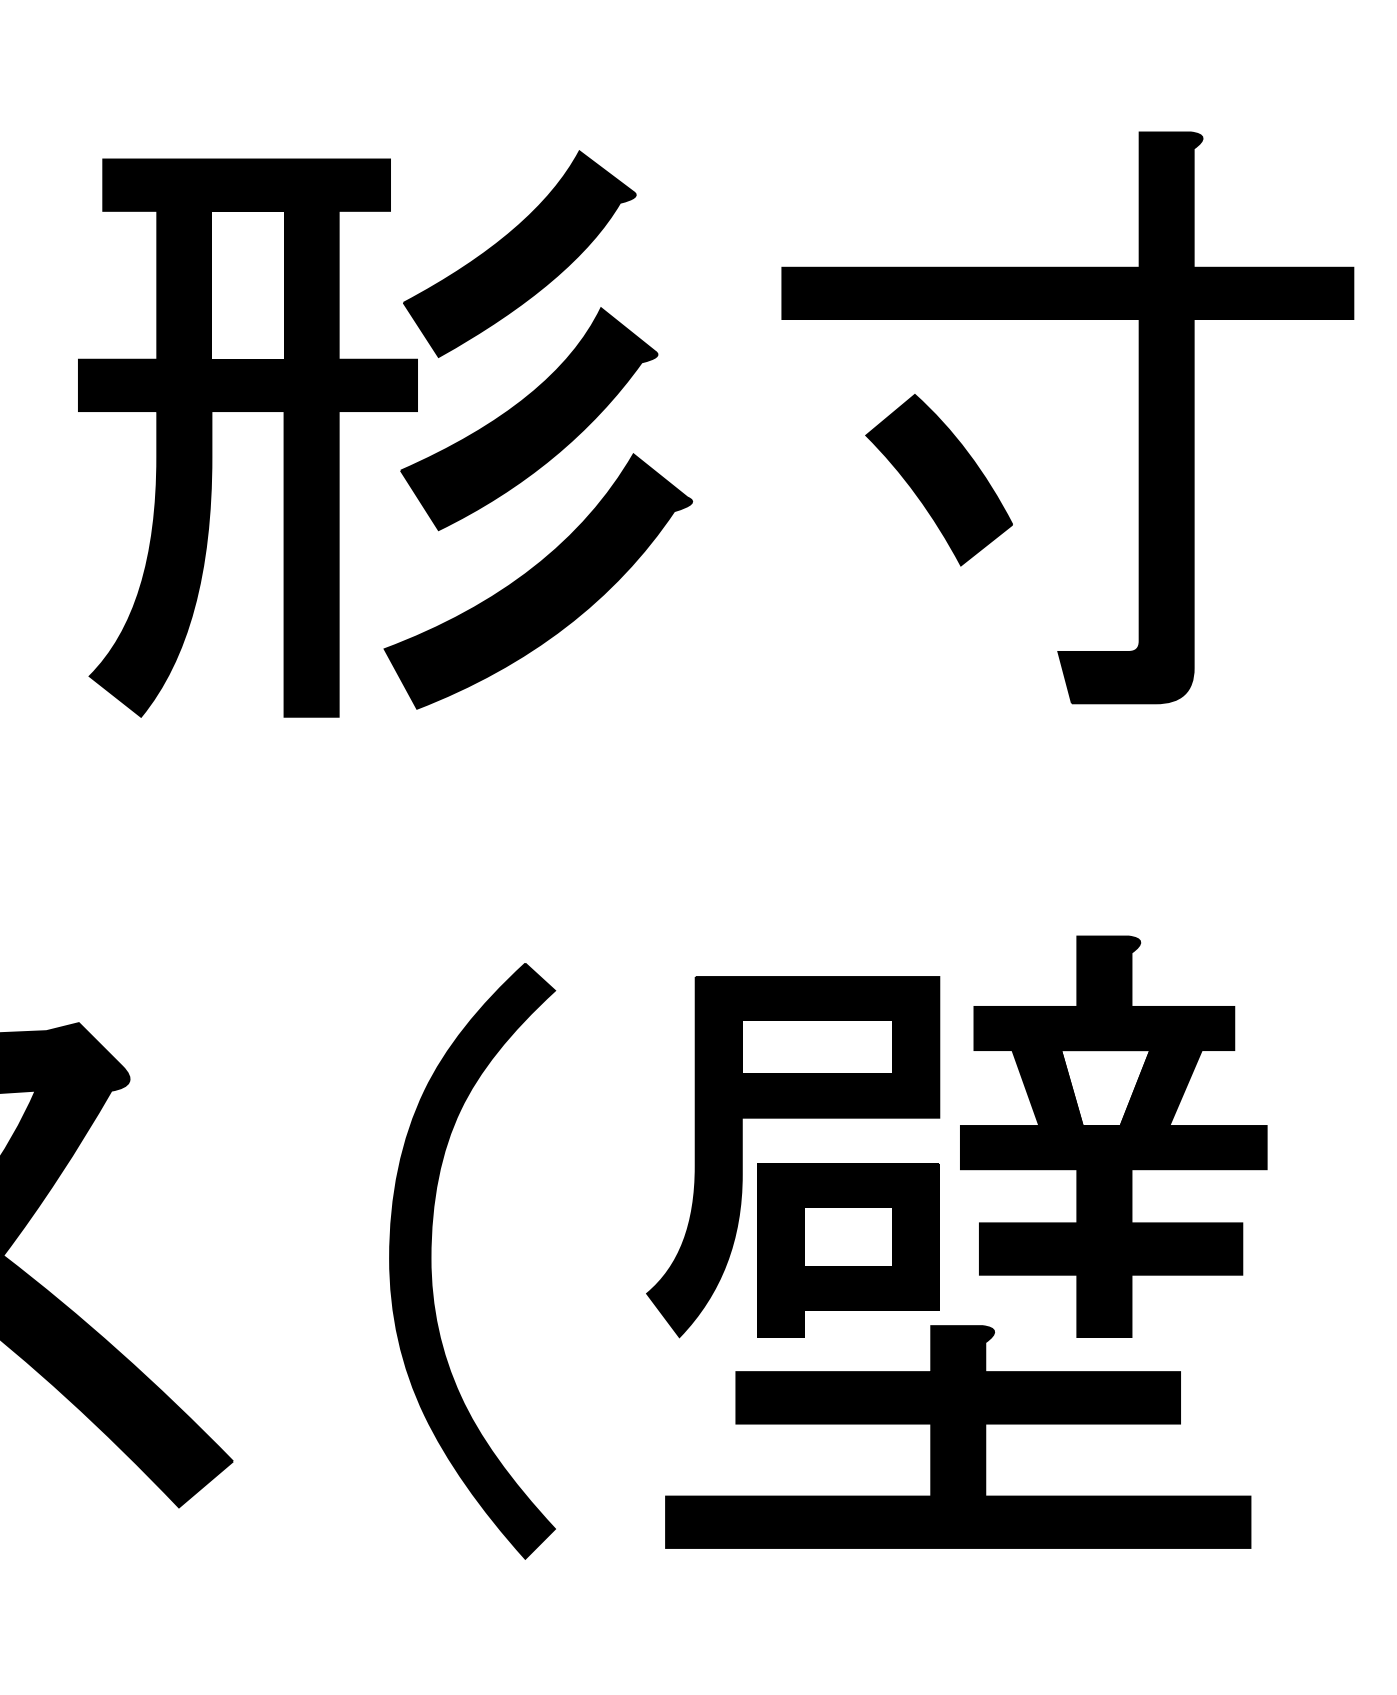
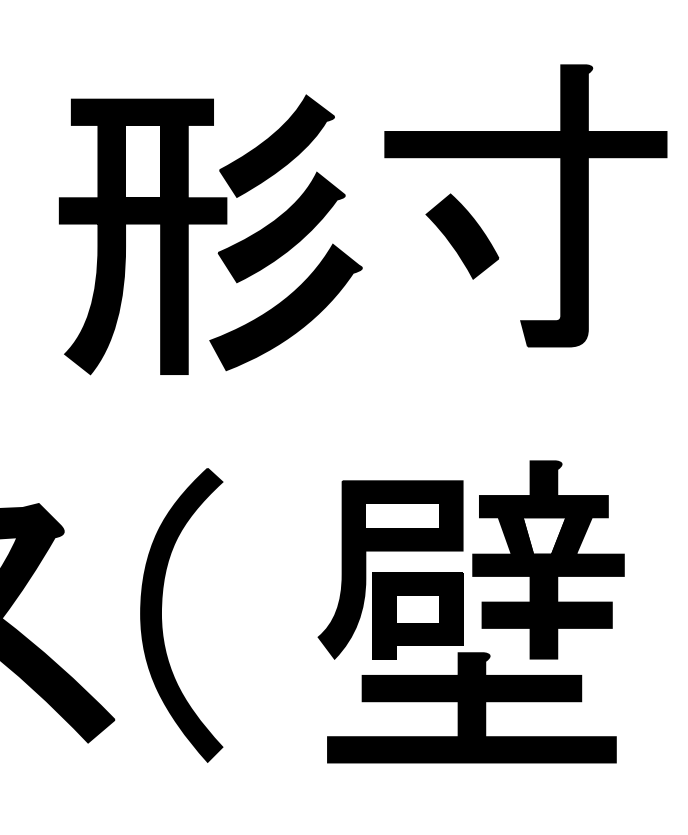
part: (384, 412) -> (210, 224), moved
part: (433, 1271) -> (162, 620), moved

